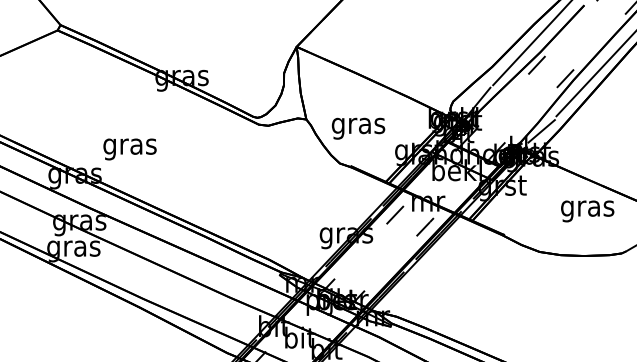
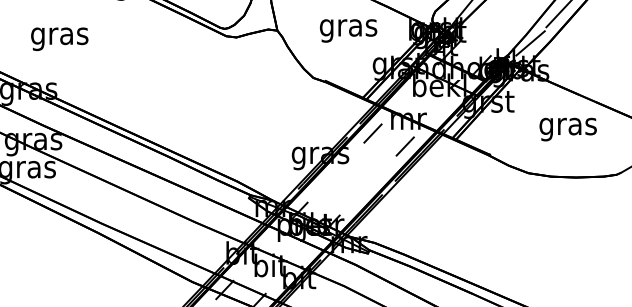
text: (358, 128) -> (348, 30), moved
text: (129, 149) -> (59, 39), moved
text: (587, 211) -> (568, 129), moved

